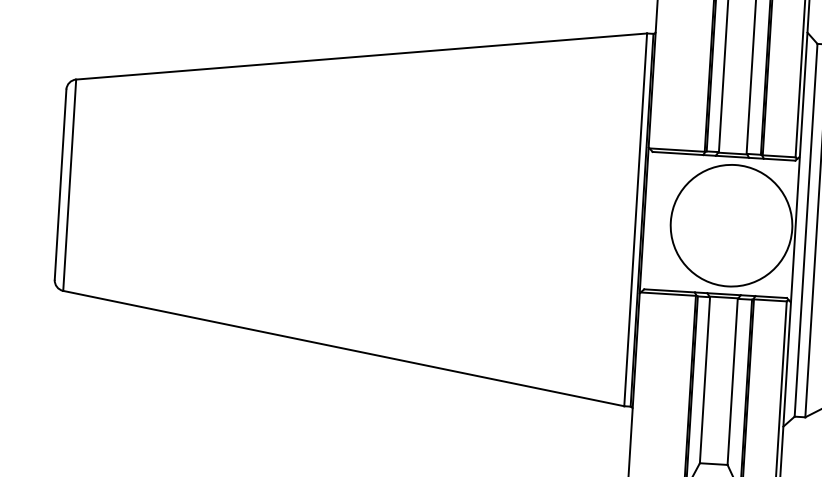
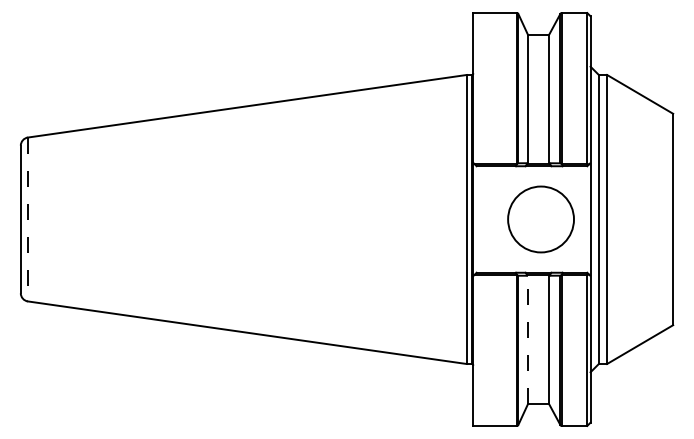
line: (69, 185) -> (27, 219), solid -> dashed
circle: (730, 225) -> (540, 219), size x0.7
line: (704, 379) -> (527, 339), solid -> dashed

